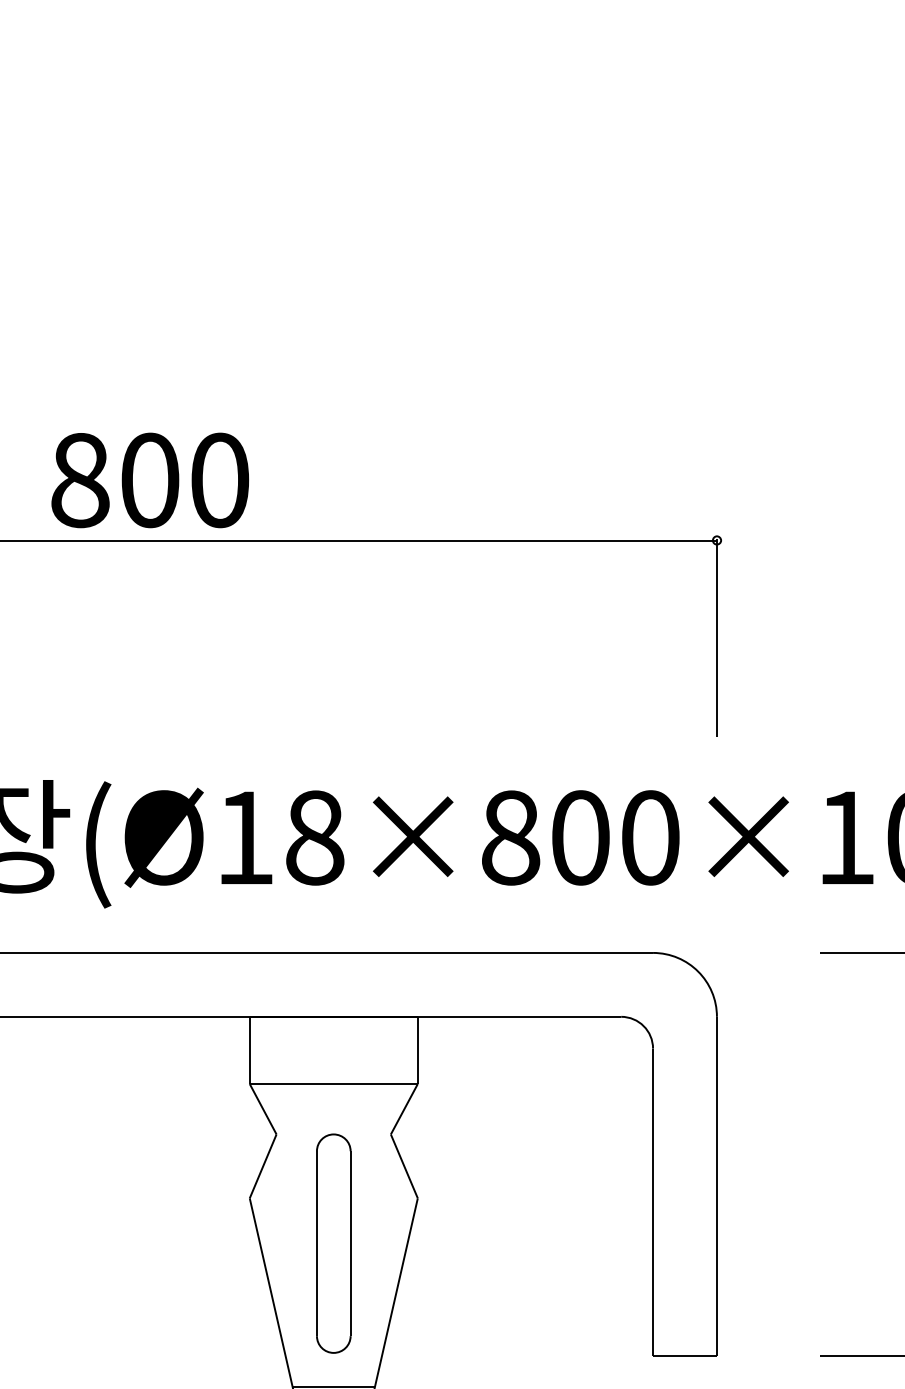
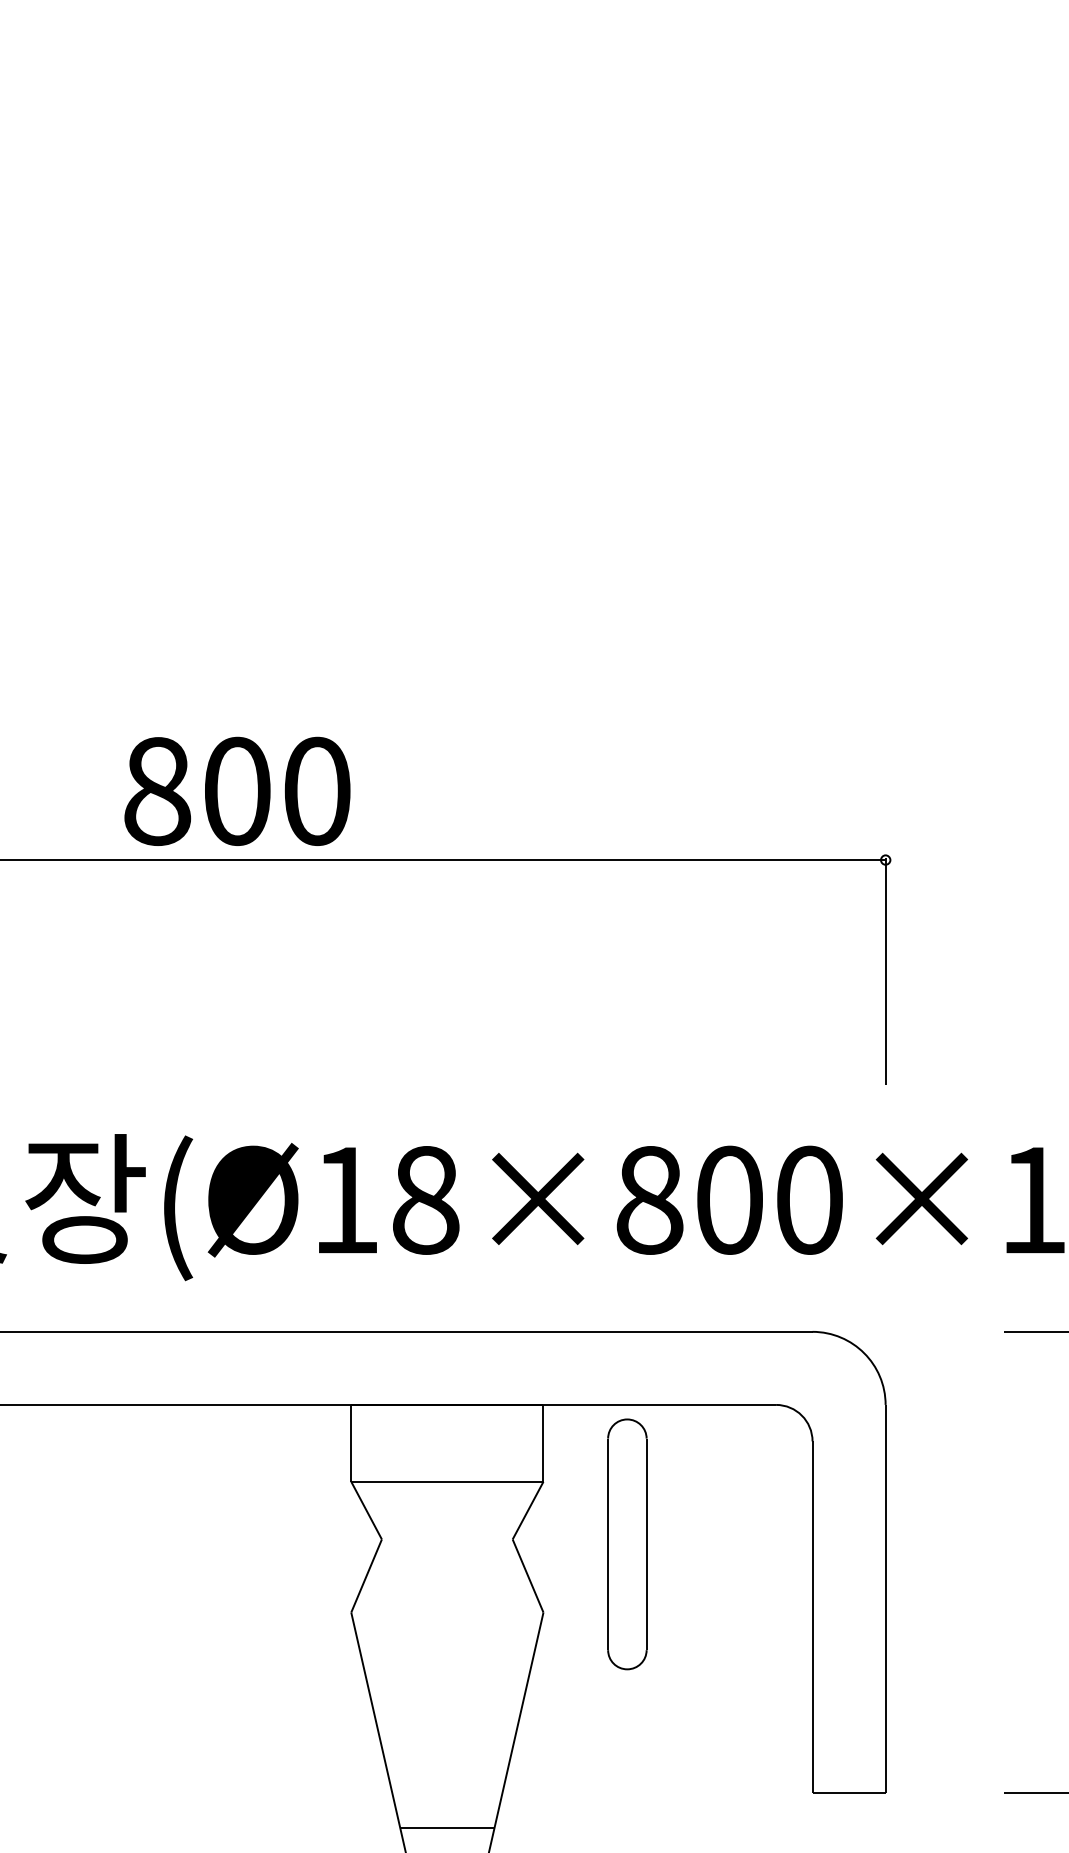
part: (333, 1243) -> (627, 1544), moved

